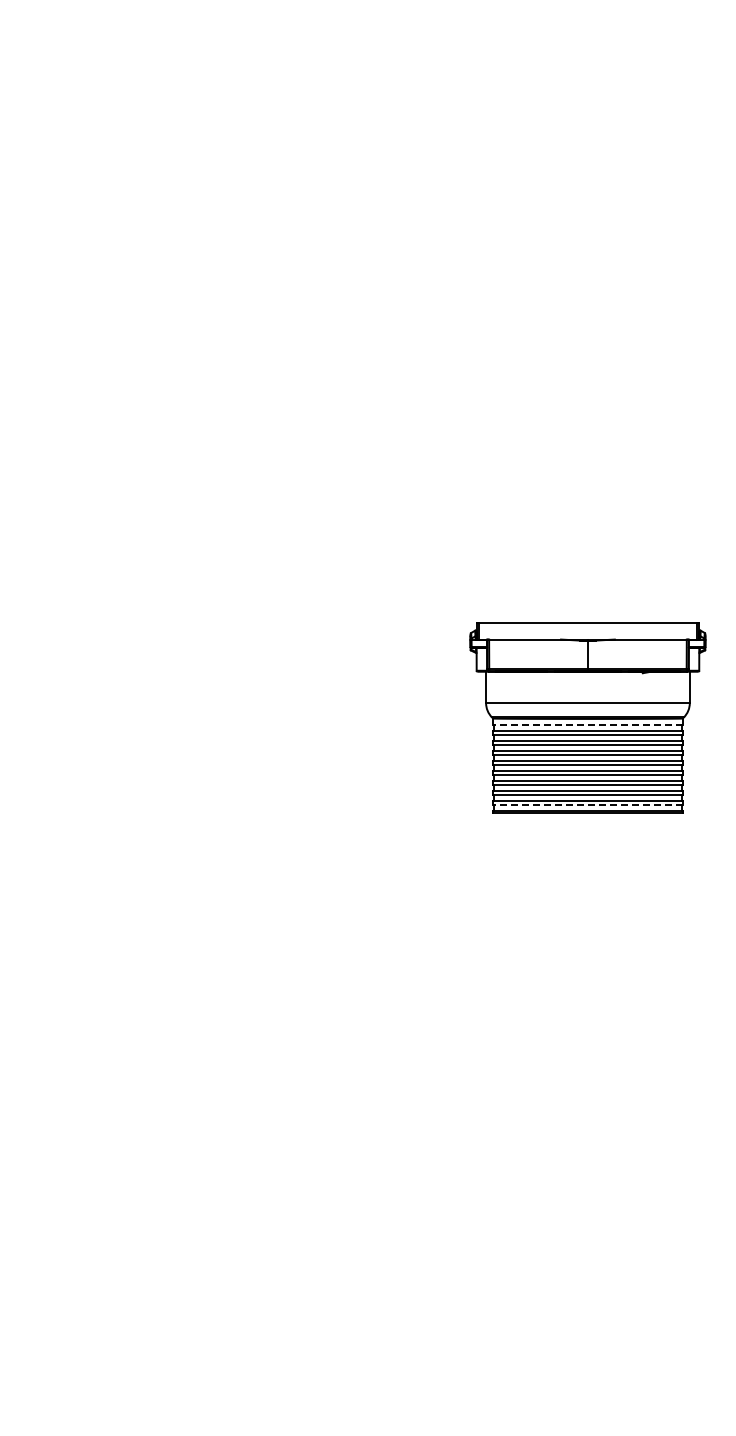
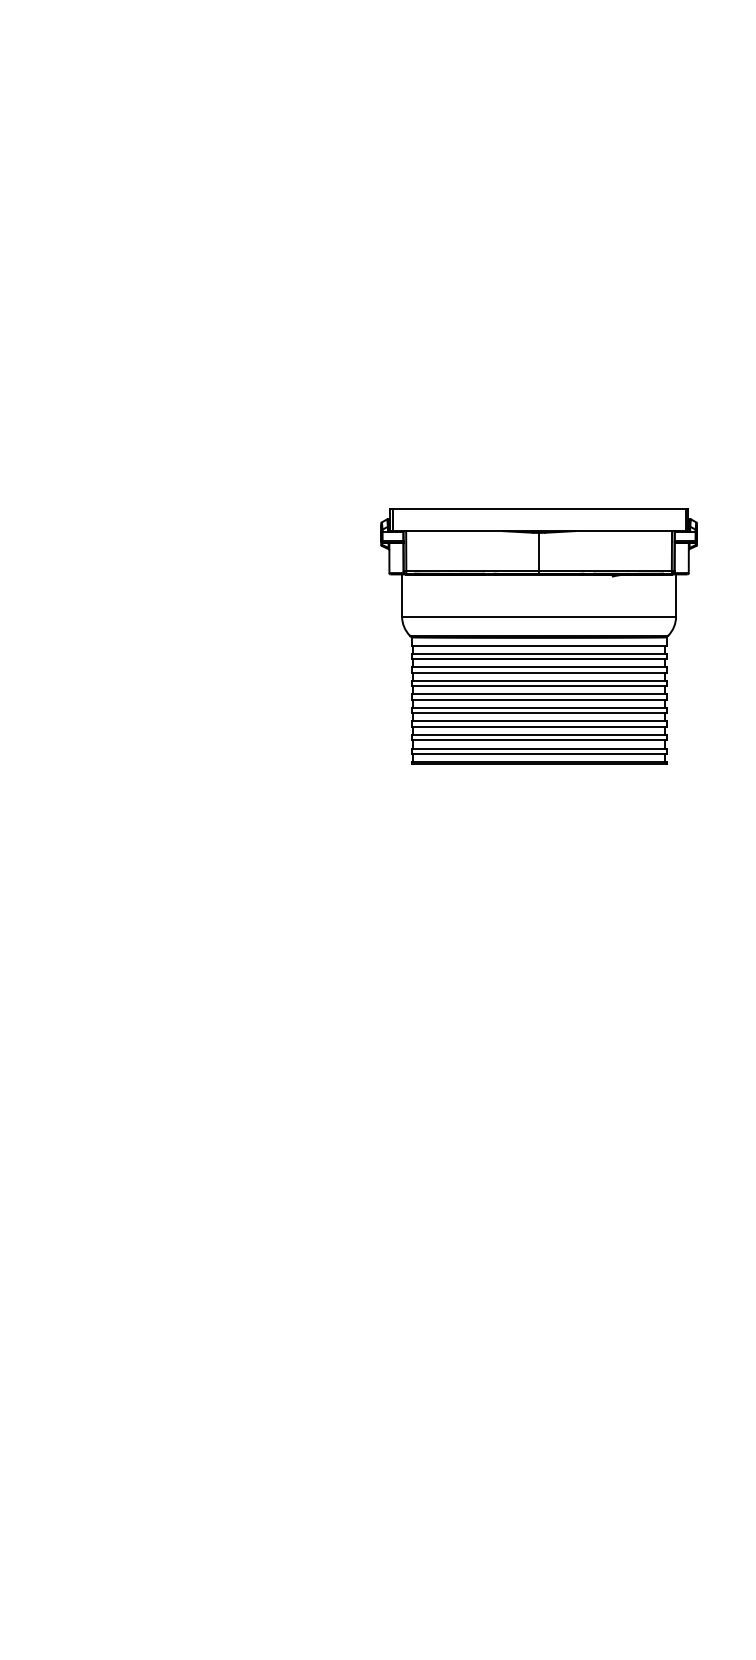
line: (587, 724) -> (538, 645), dashed -> solid
line: (587, 805) -> (538, 754), dashed -> solid

